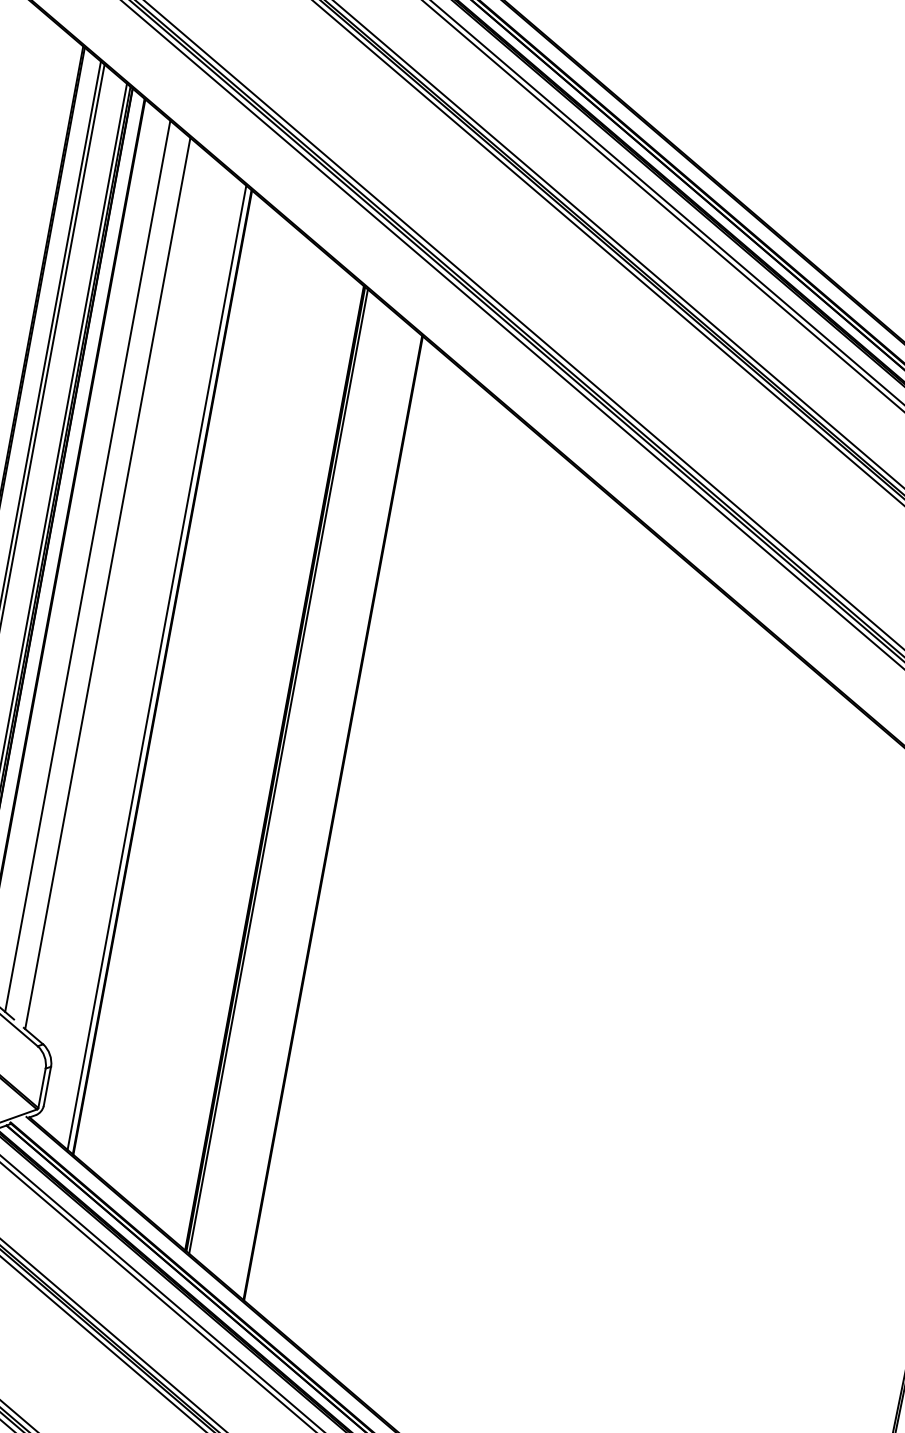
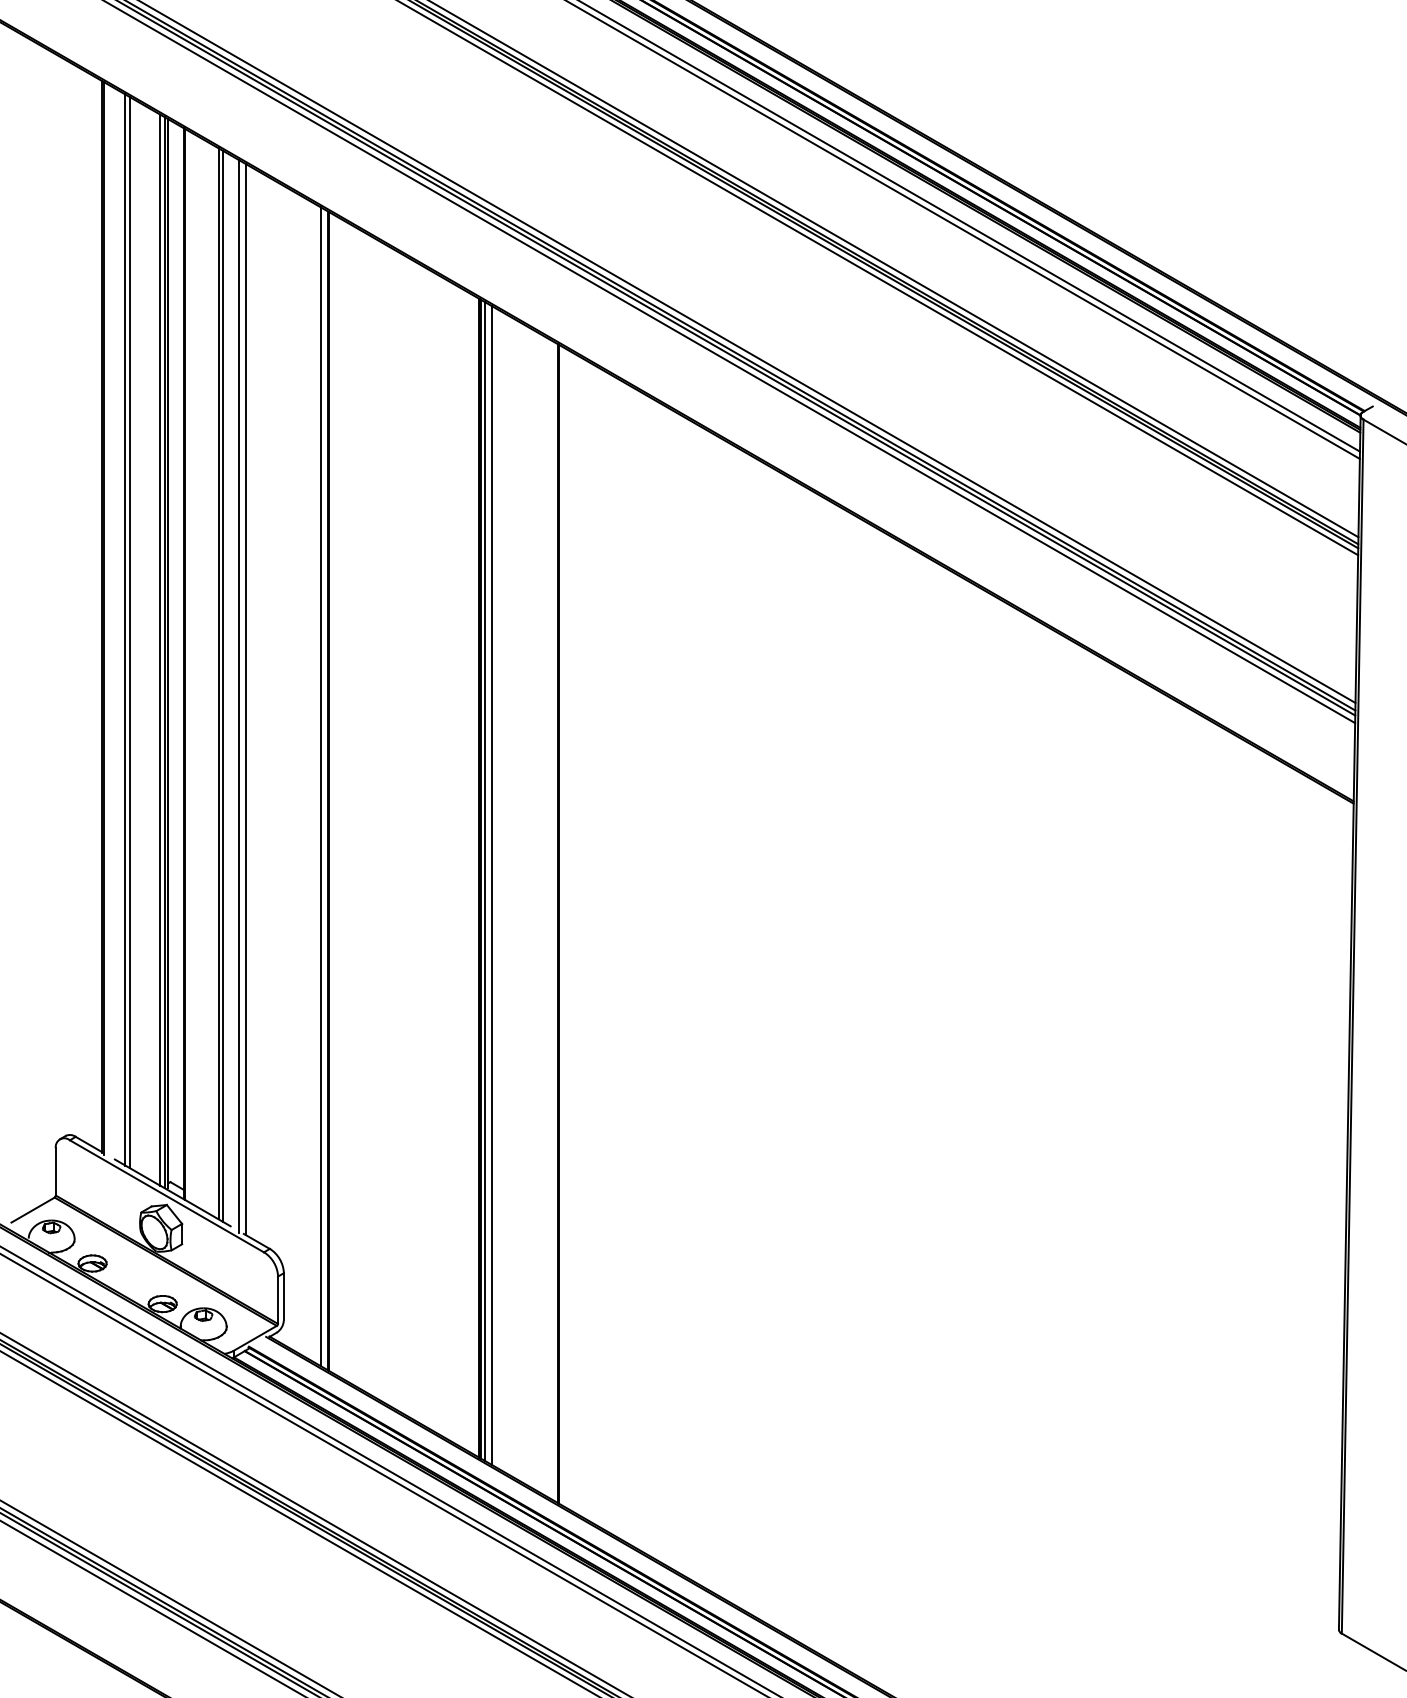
line: (91, 569) -> (223, 686), added
line: (102, 579) -> (238, 695), added
line: (283, 776) -> (491, 885), added

